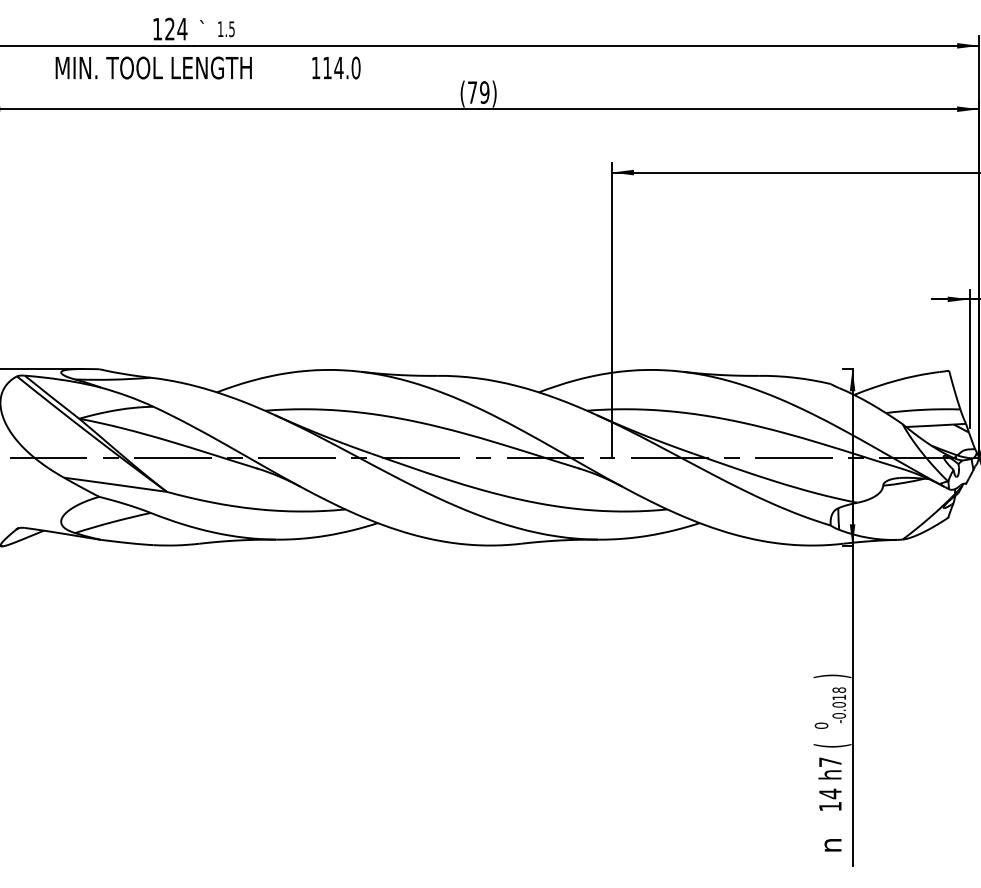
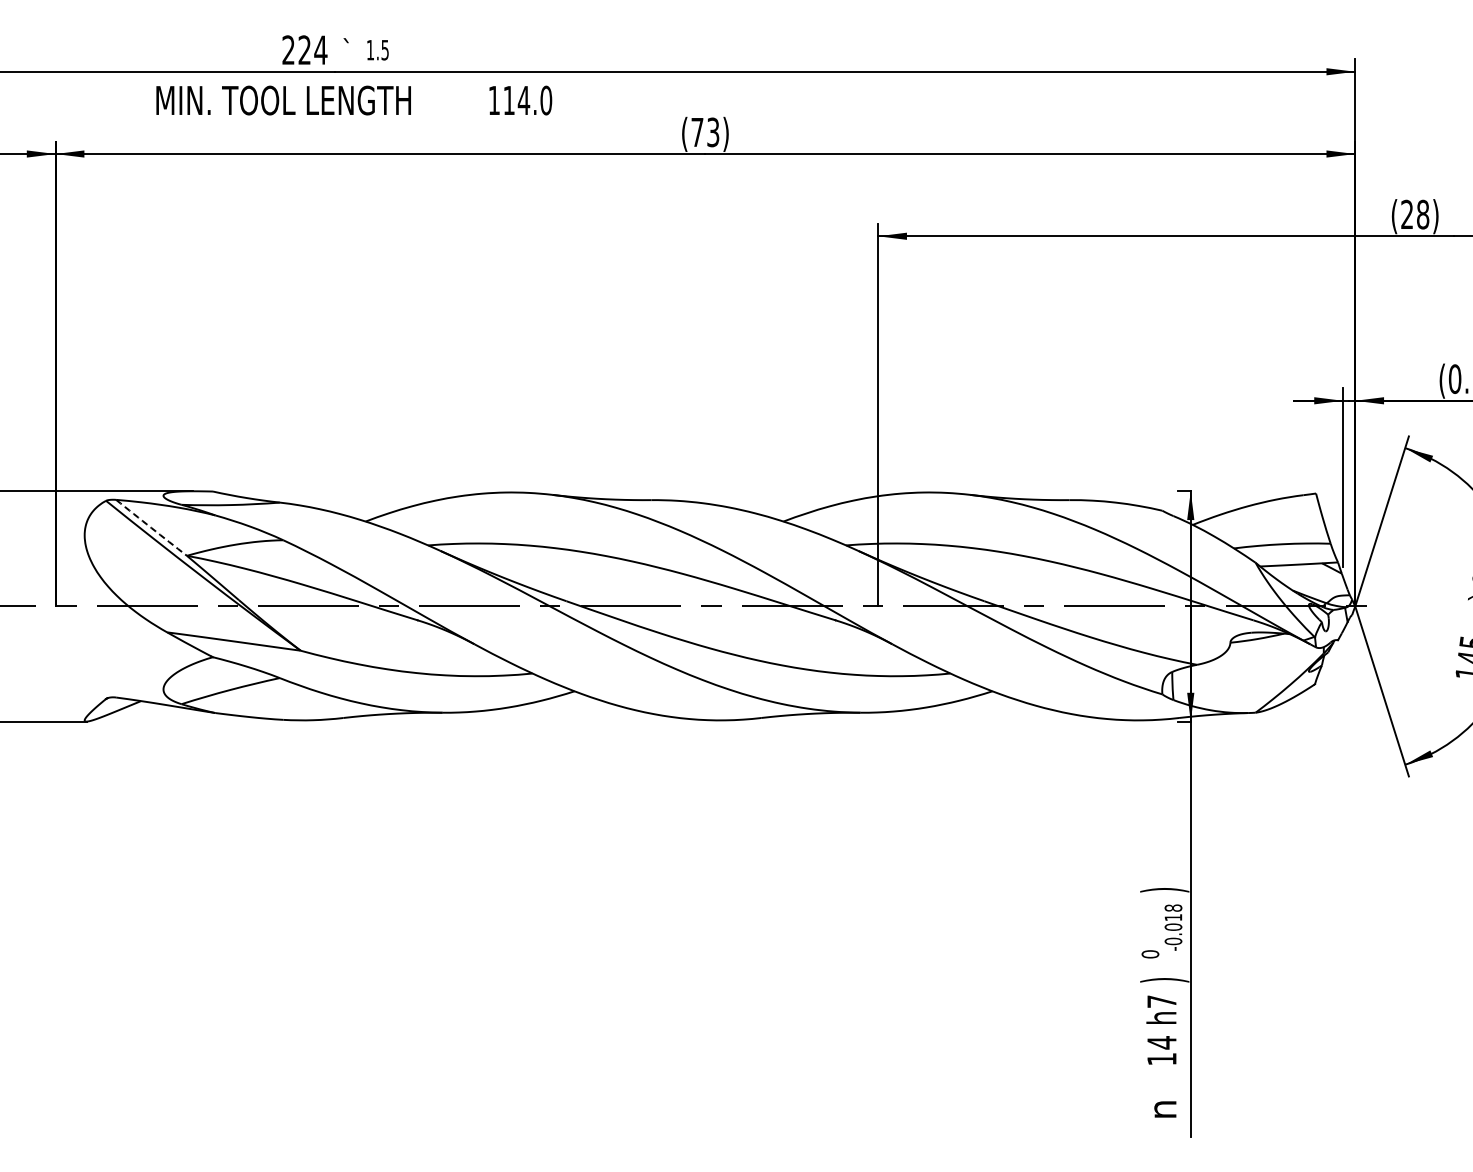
text: (157, 28) -> (288, 49), 124 -> 224
text: (484, 92) -> (713, 132), (79) -> (73)
arc: (51, 397) -> (151, 528), solid -> dashed
text: (832, 745) -> (1164, 980), ( -> )

